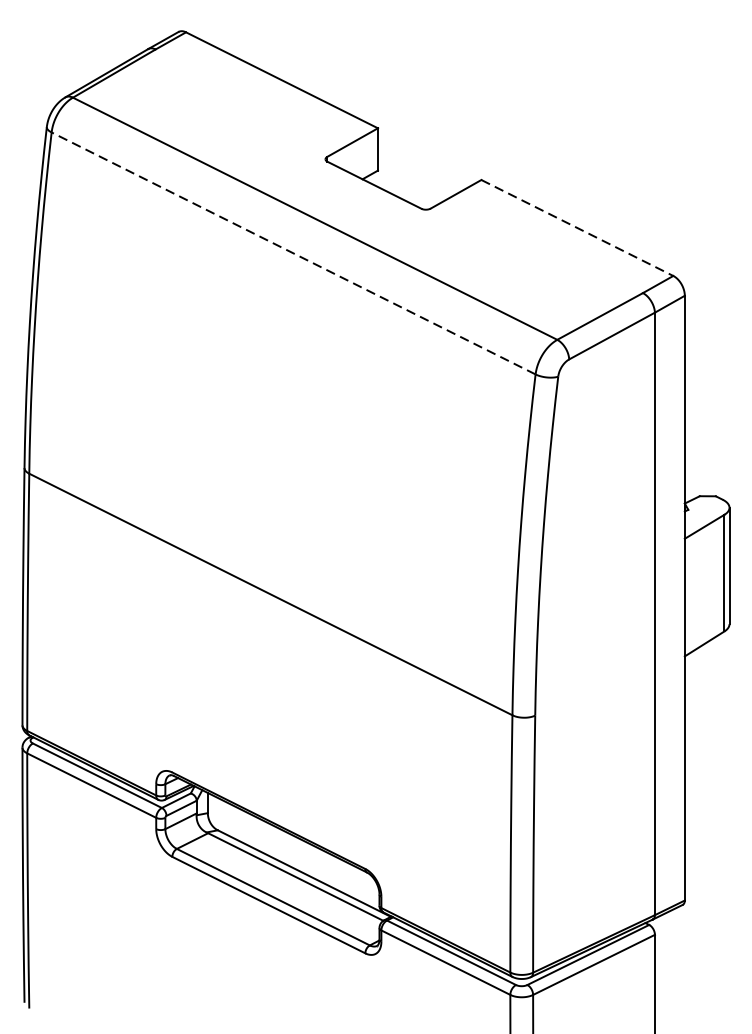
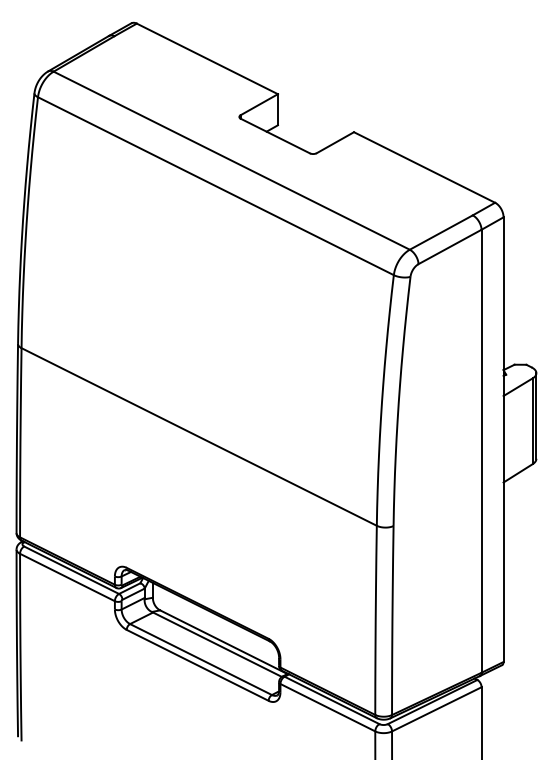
line: (577, 227) -> (424, 167), dashed -> solid
line: (293, 253) -> (215, 186), dashed -> solid

